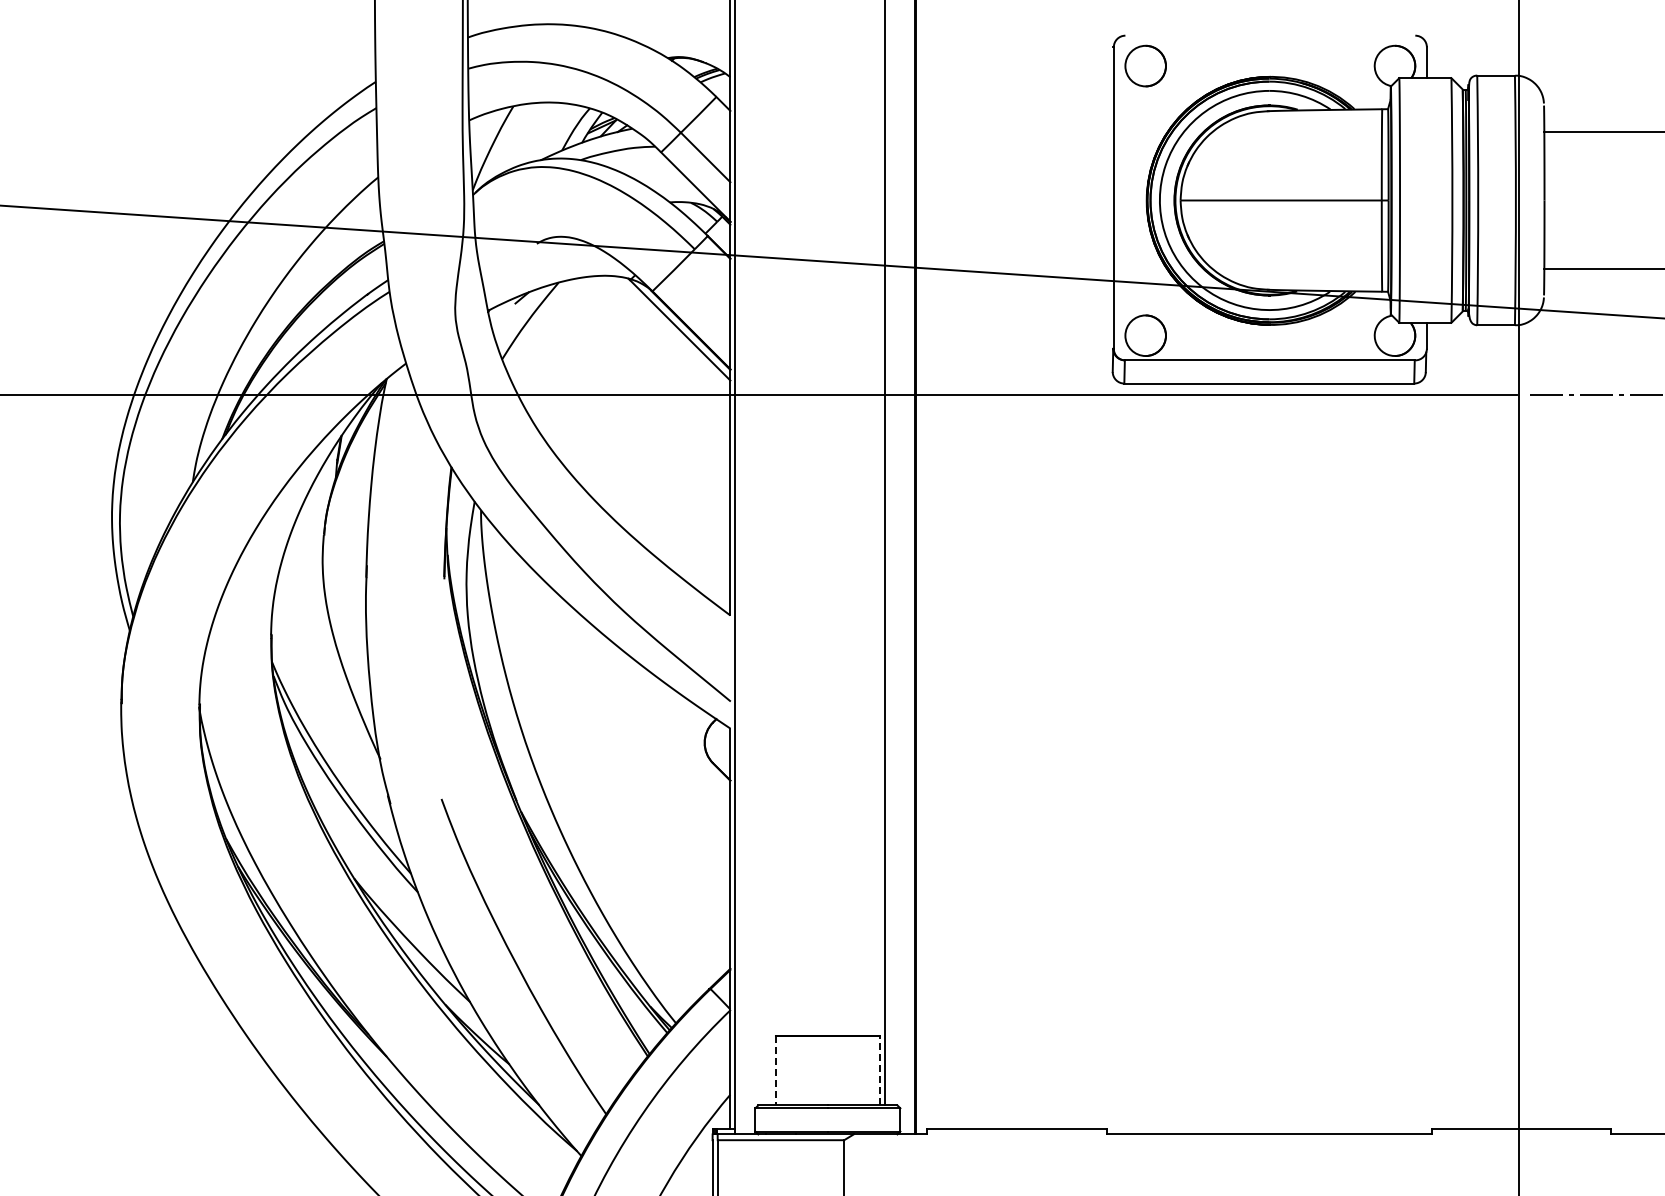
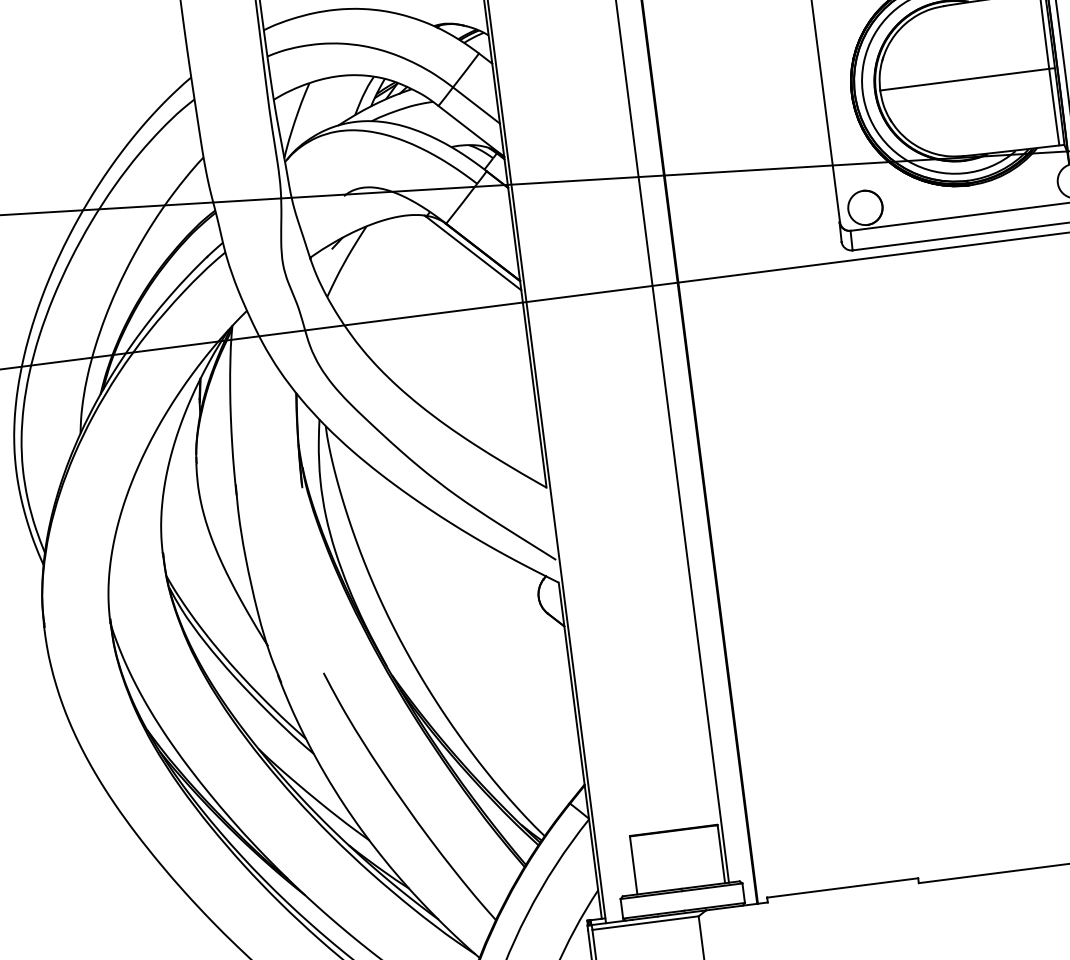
line: (880, 1070) -> (721, 853), dashed -> solid
line: (775, 1071) -> (633, 865), dashed -> solid

